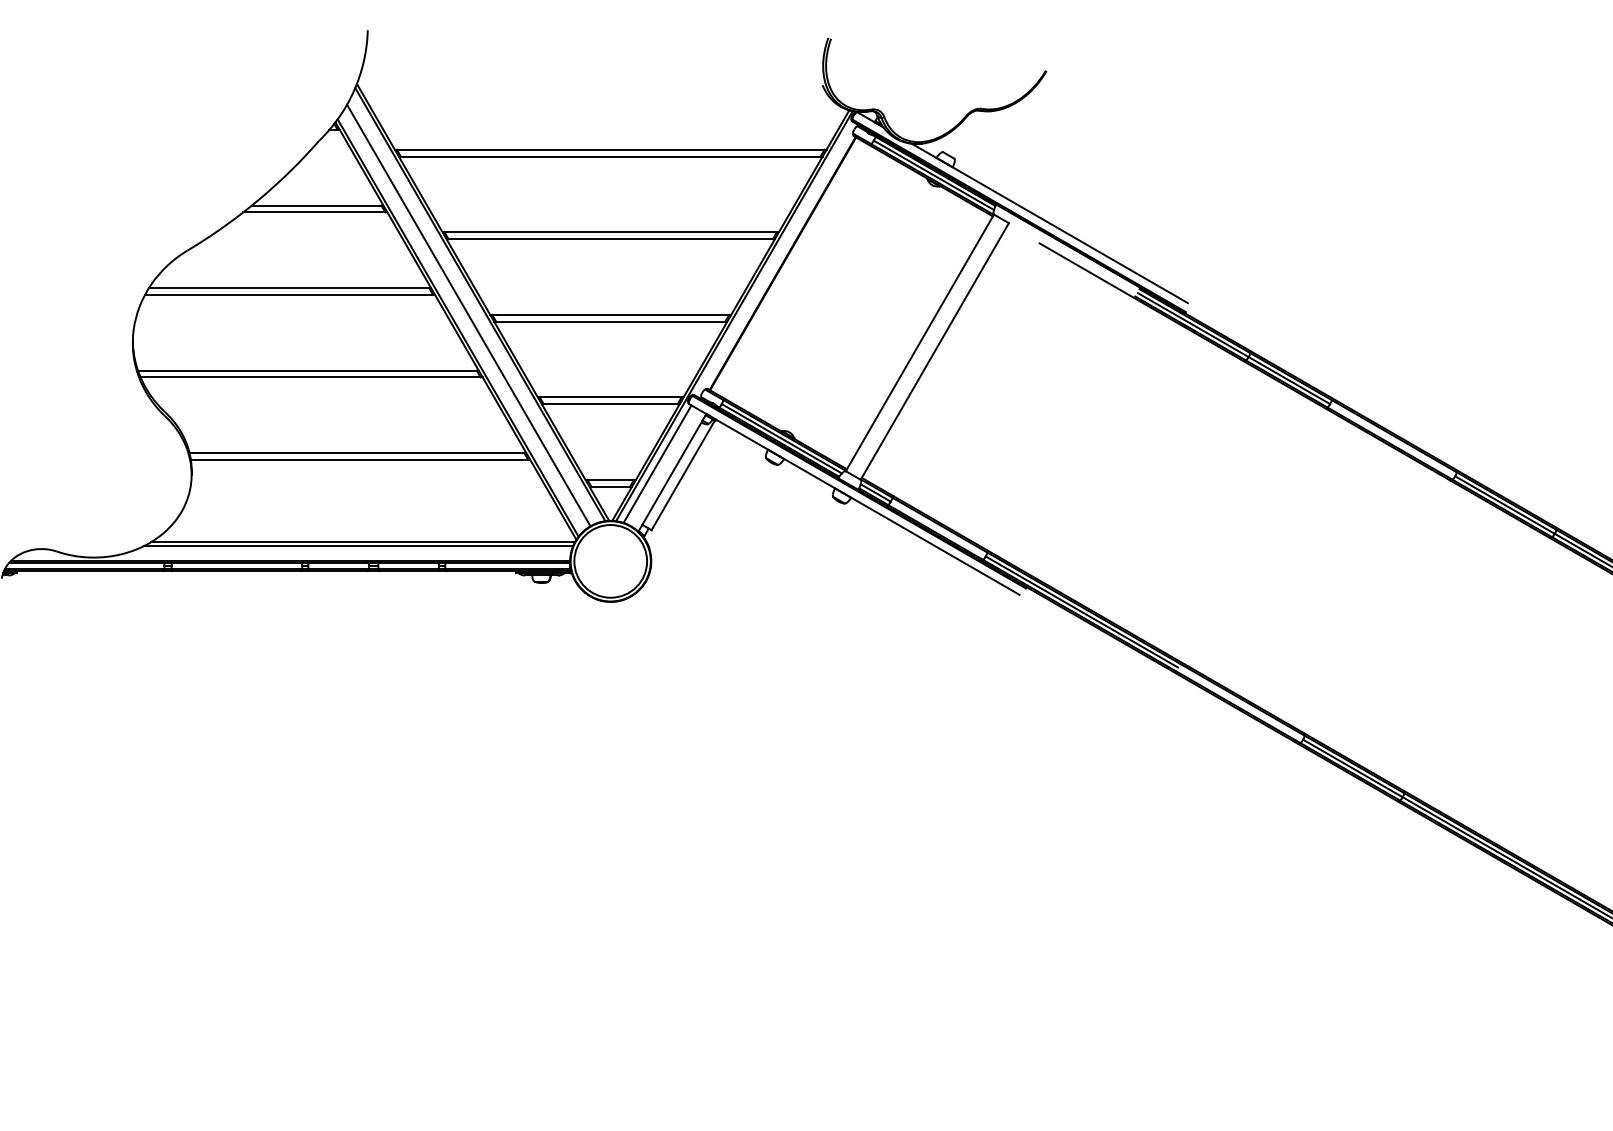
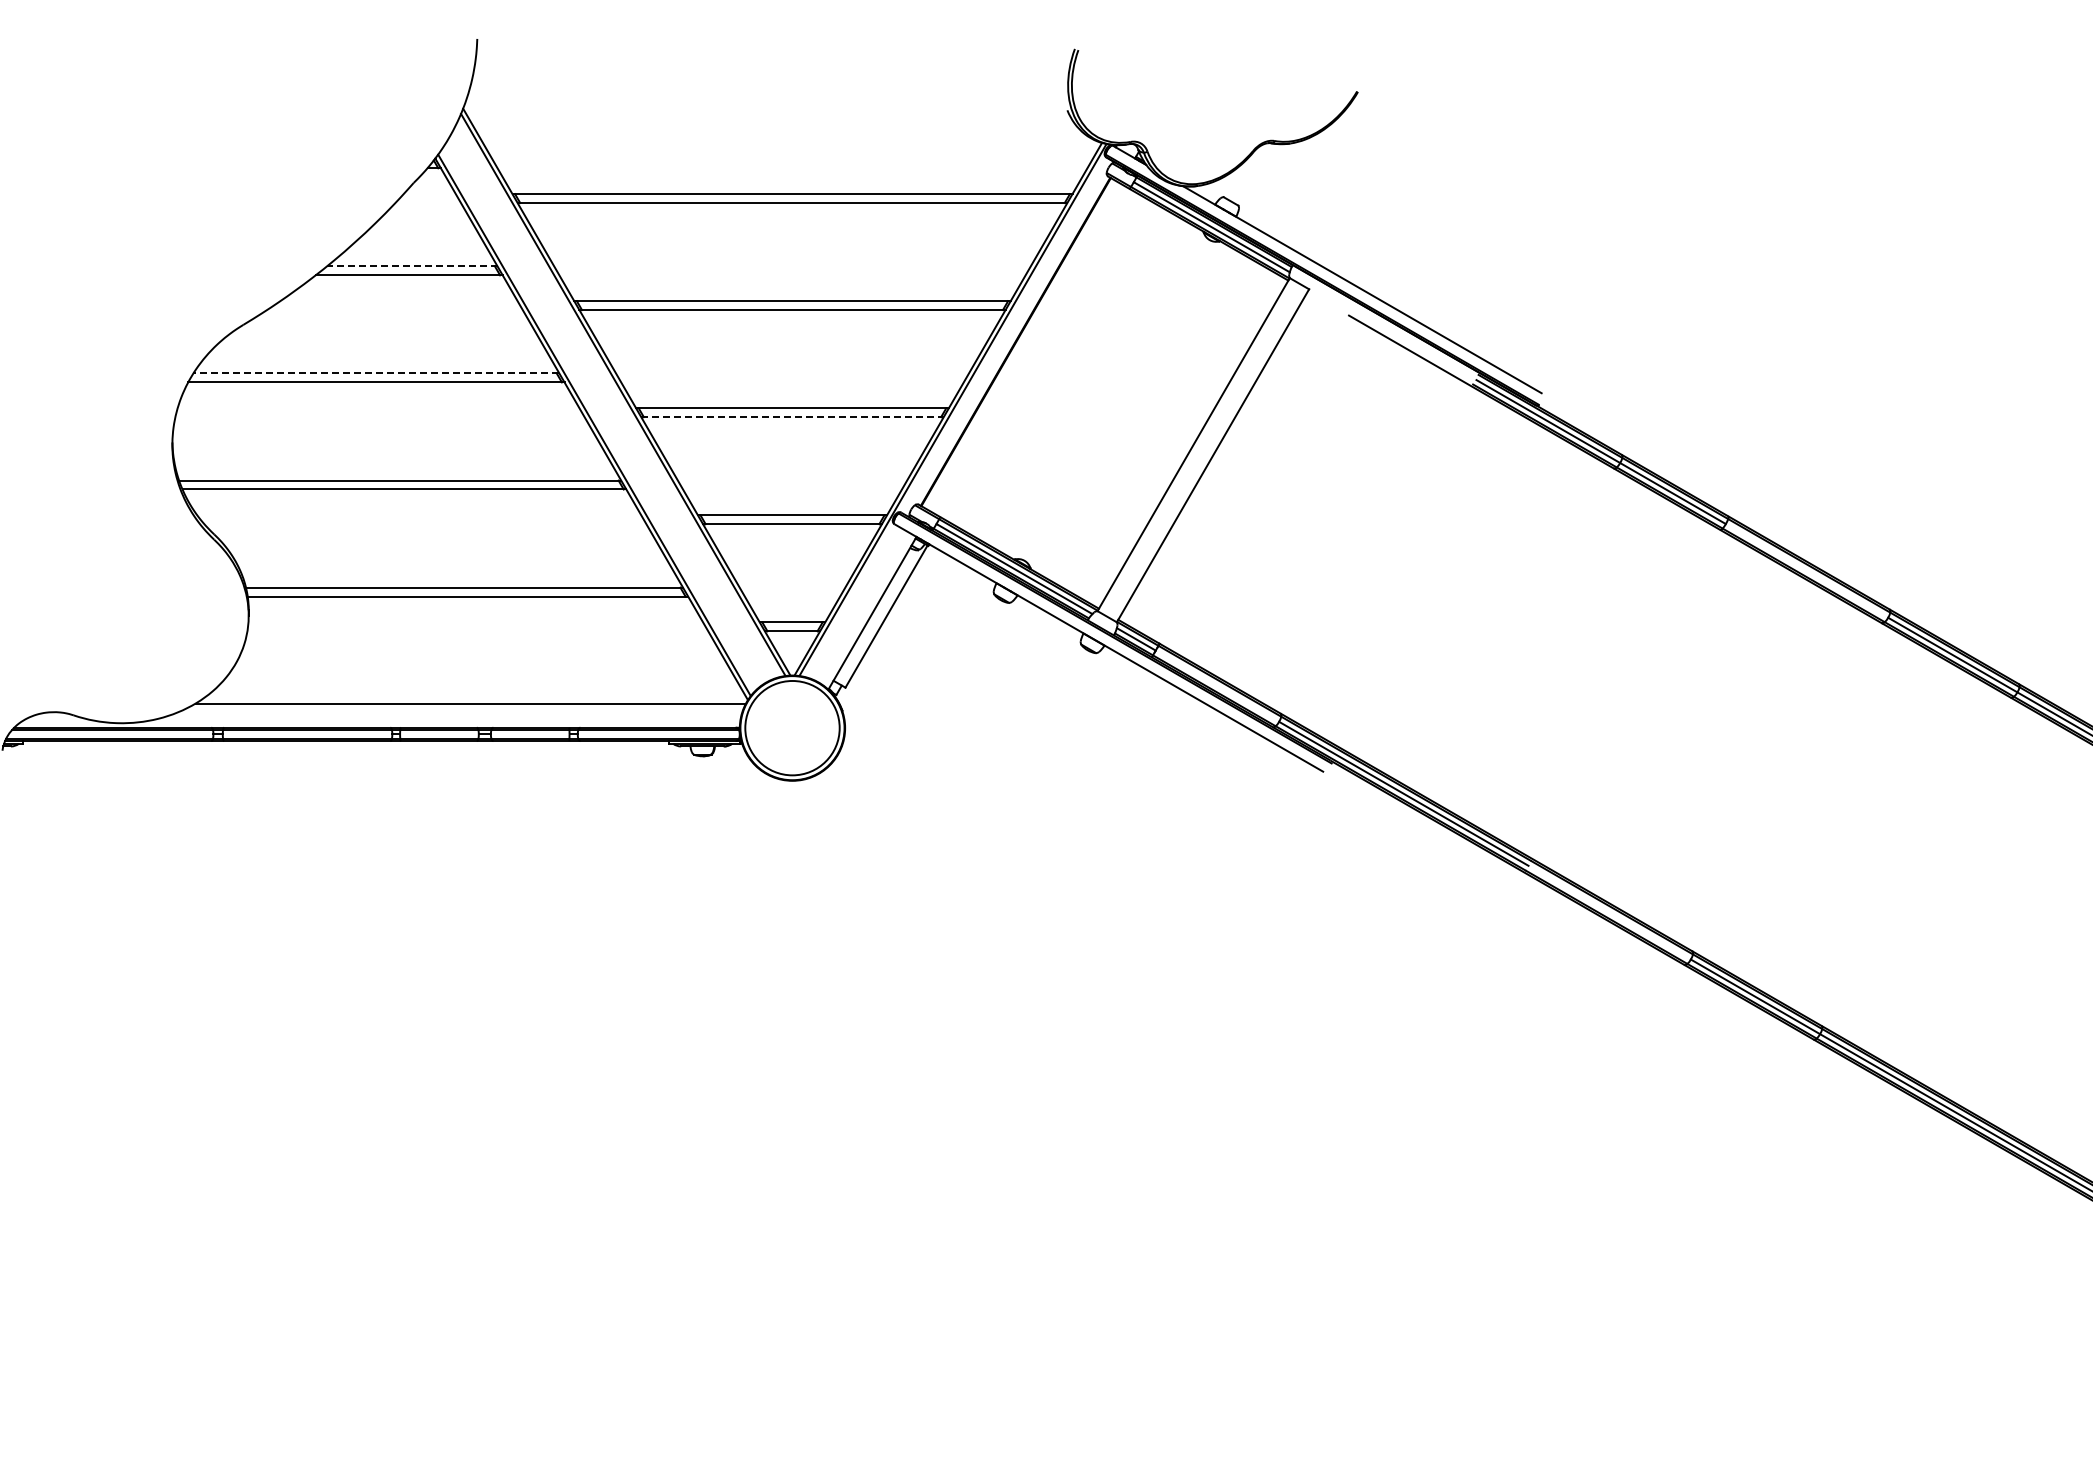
line: (317, 205) -> (411, 266), solid -> dashed
line: (289, 288) -> (375, 373), solid -> dashed
line: (468, 315) -> (608, 408), removed
line: (611, 321) -> (793, 417), solid -> dashed
line: (657, 463) -> (853, 601), removed
line: (358, 546) -> (465, 708), removed

